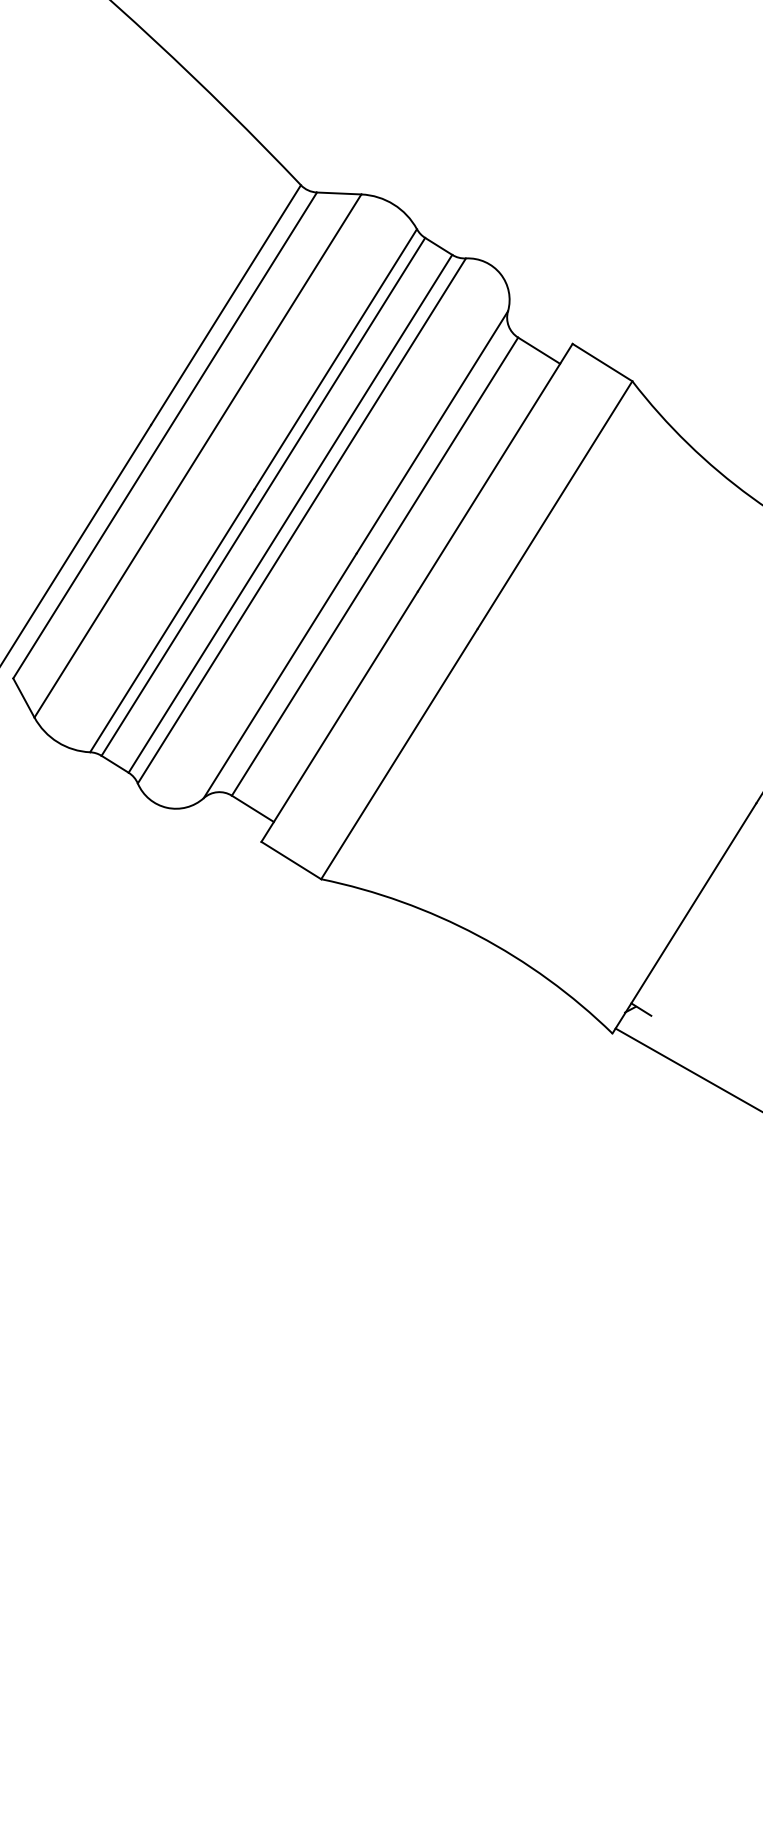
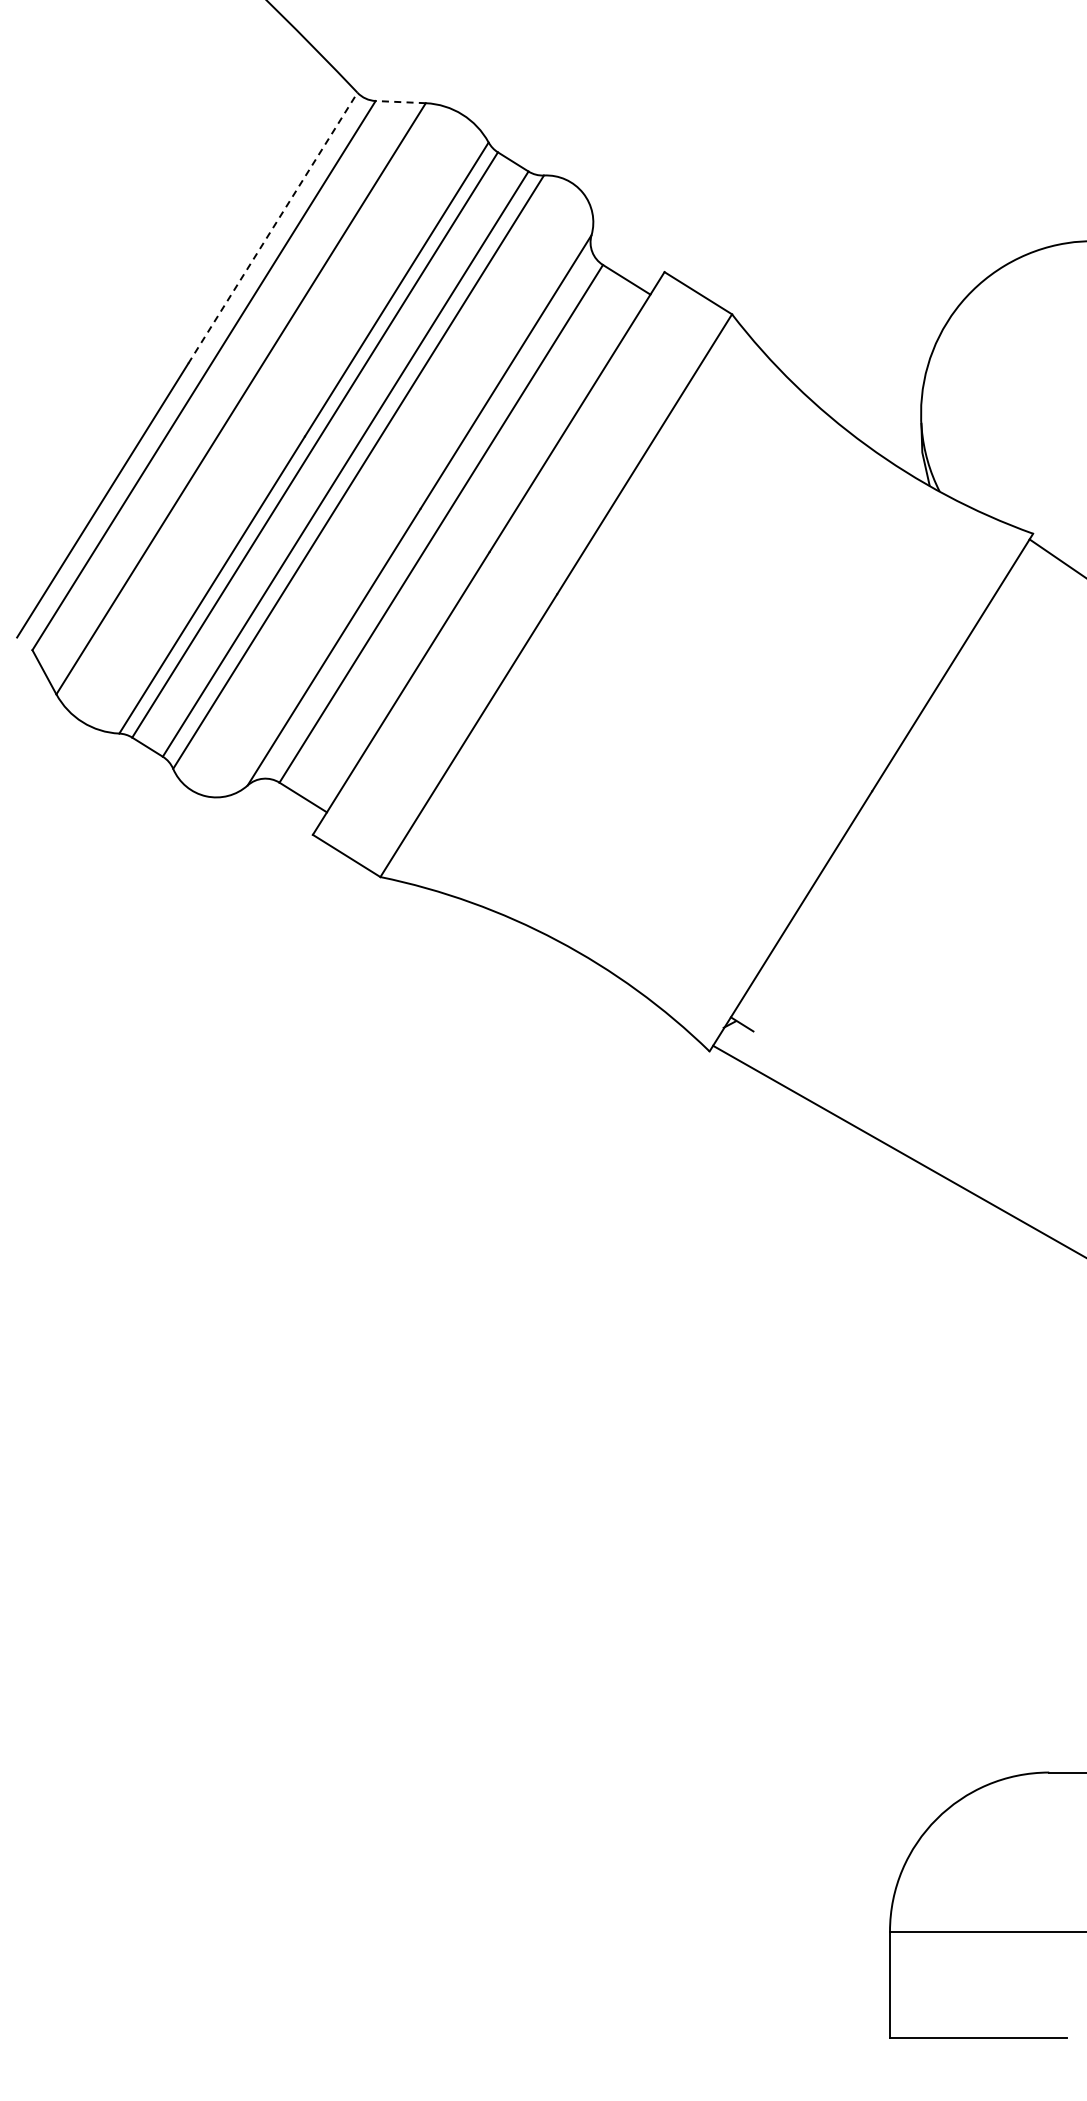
line: (338, 193) -> (400, 102), solid -> dashed
line: (225, 305) -> (272, 228), solid -> dashed

